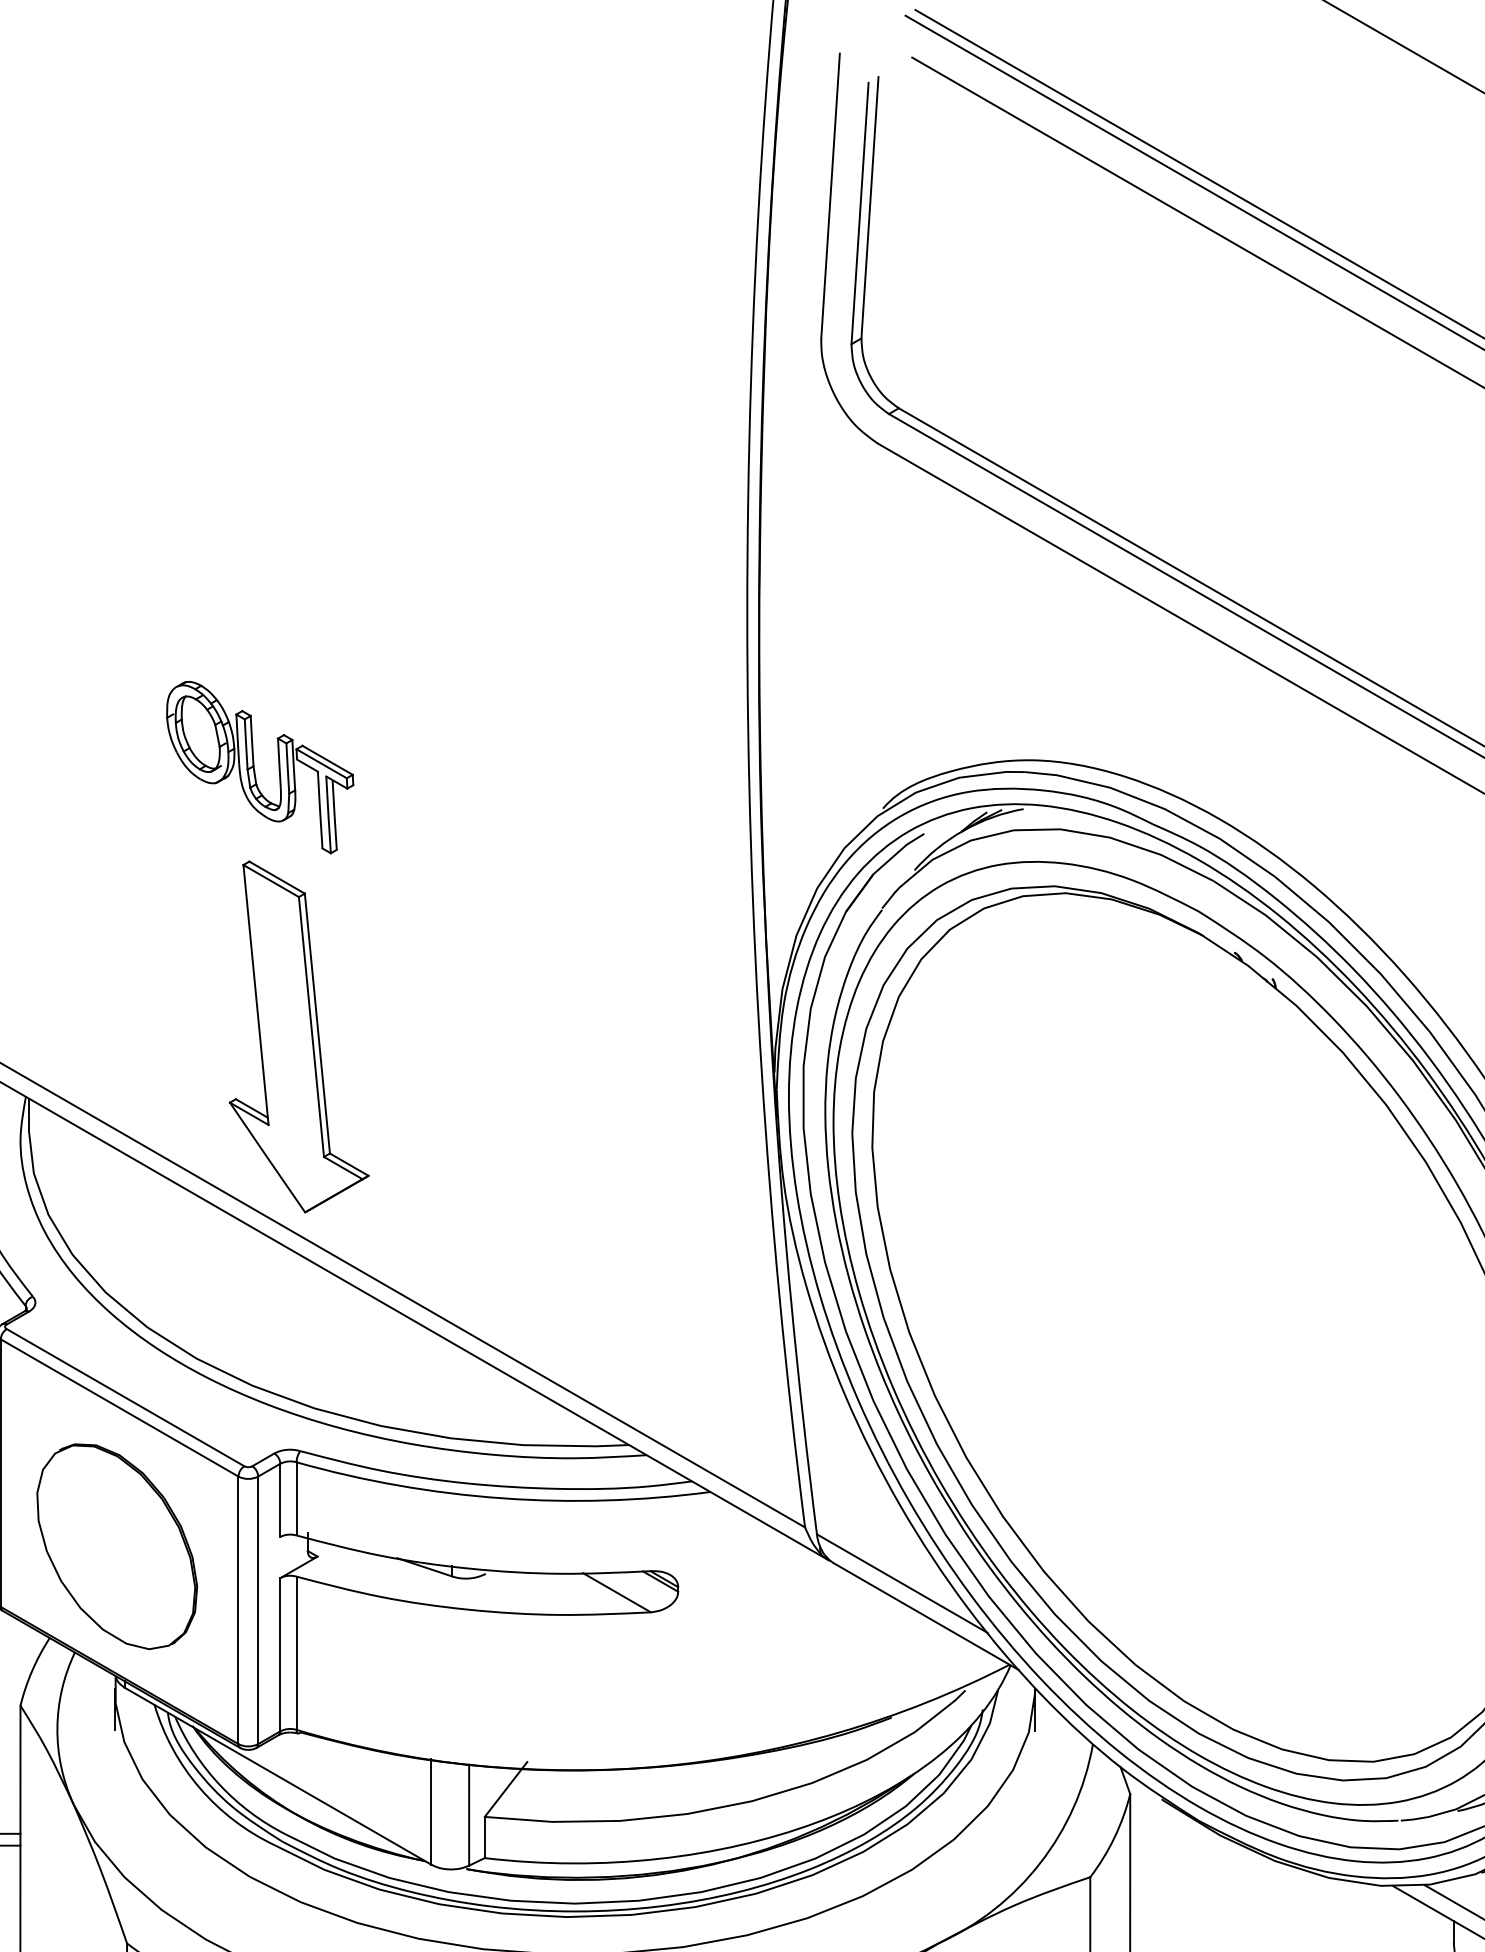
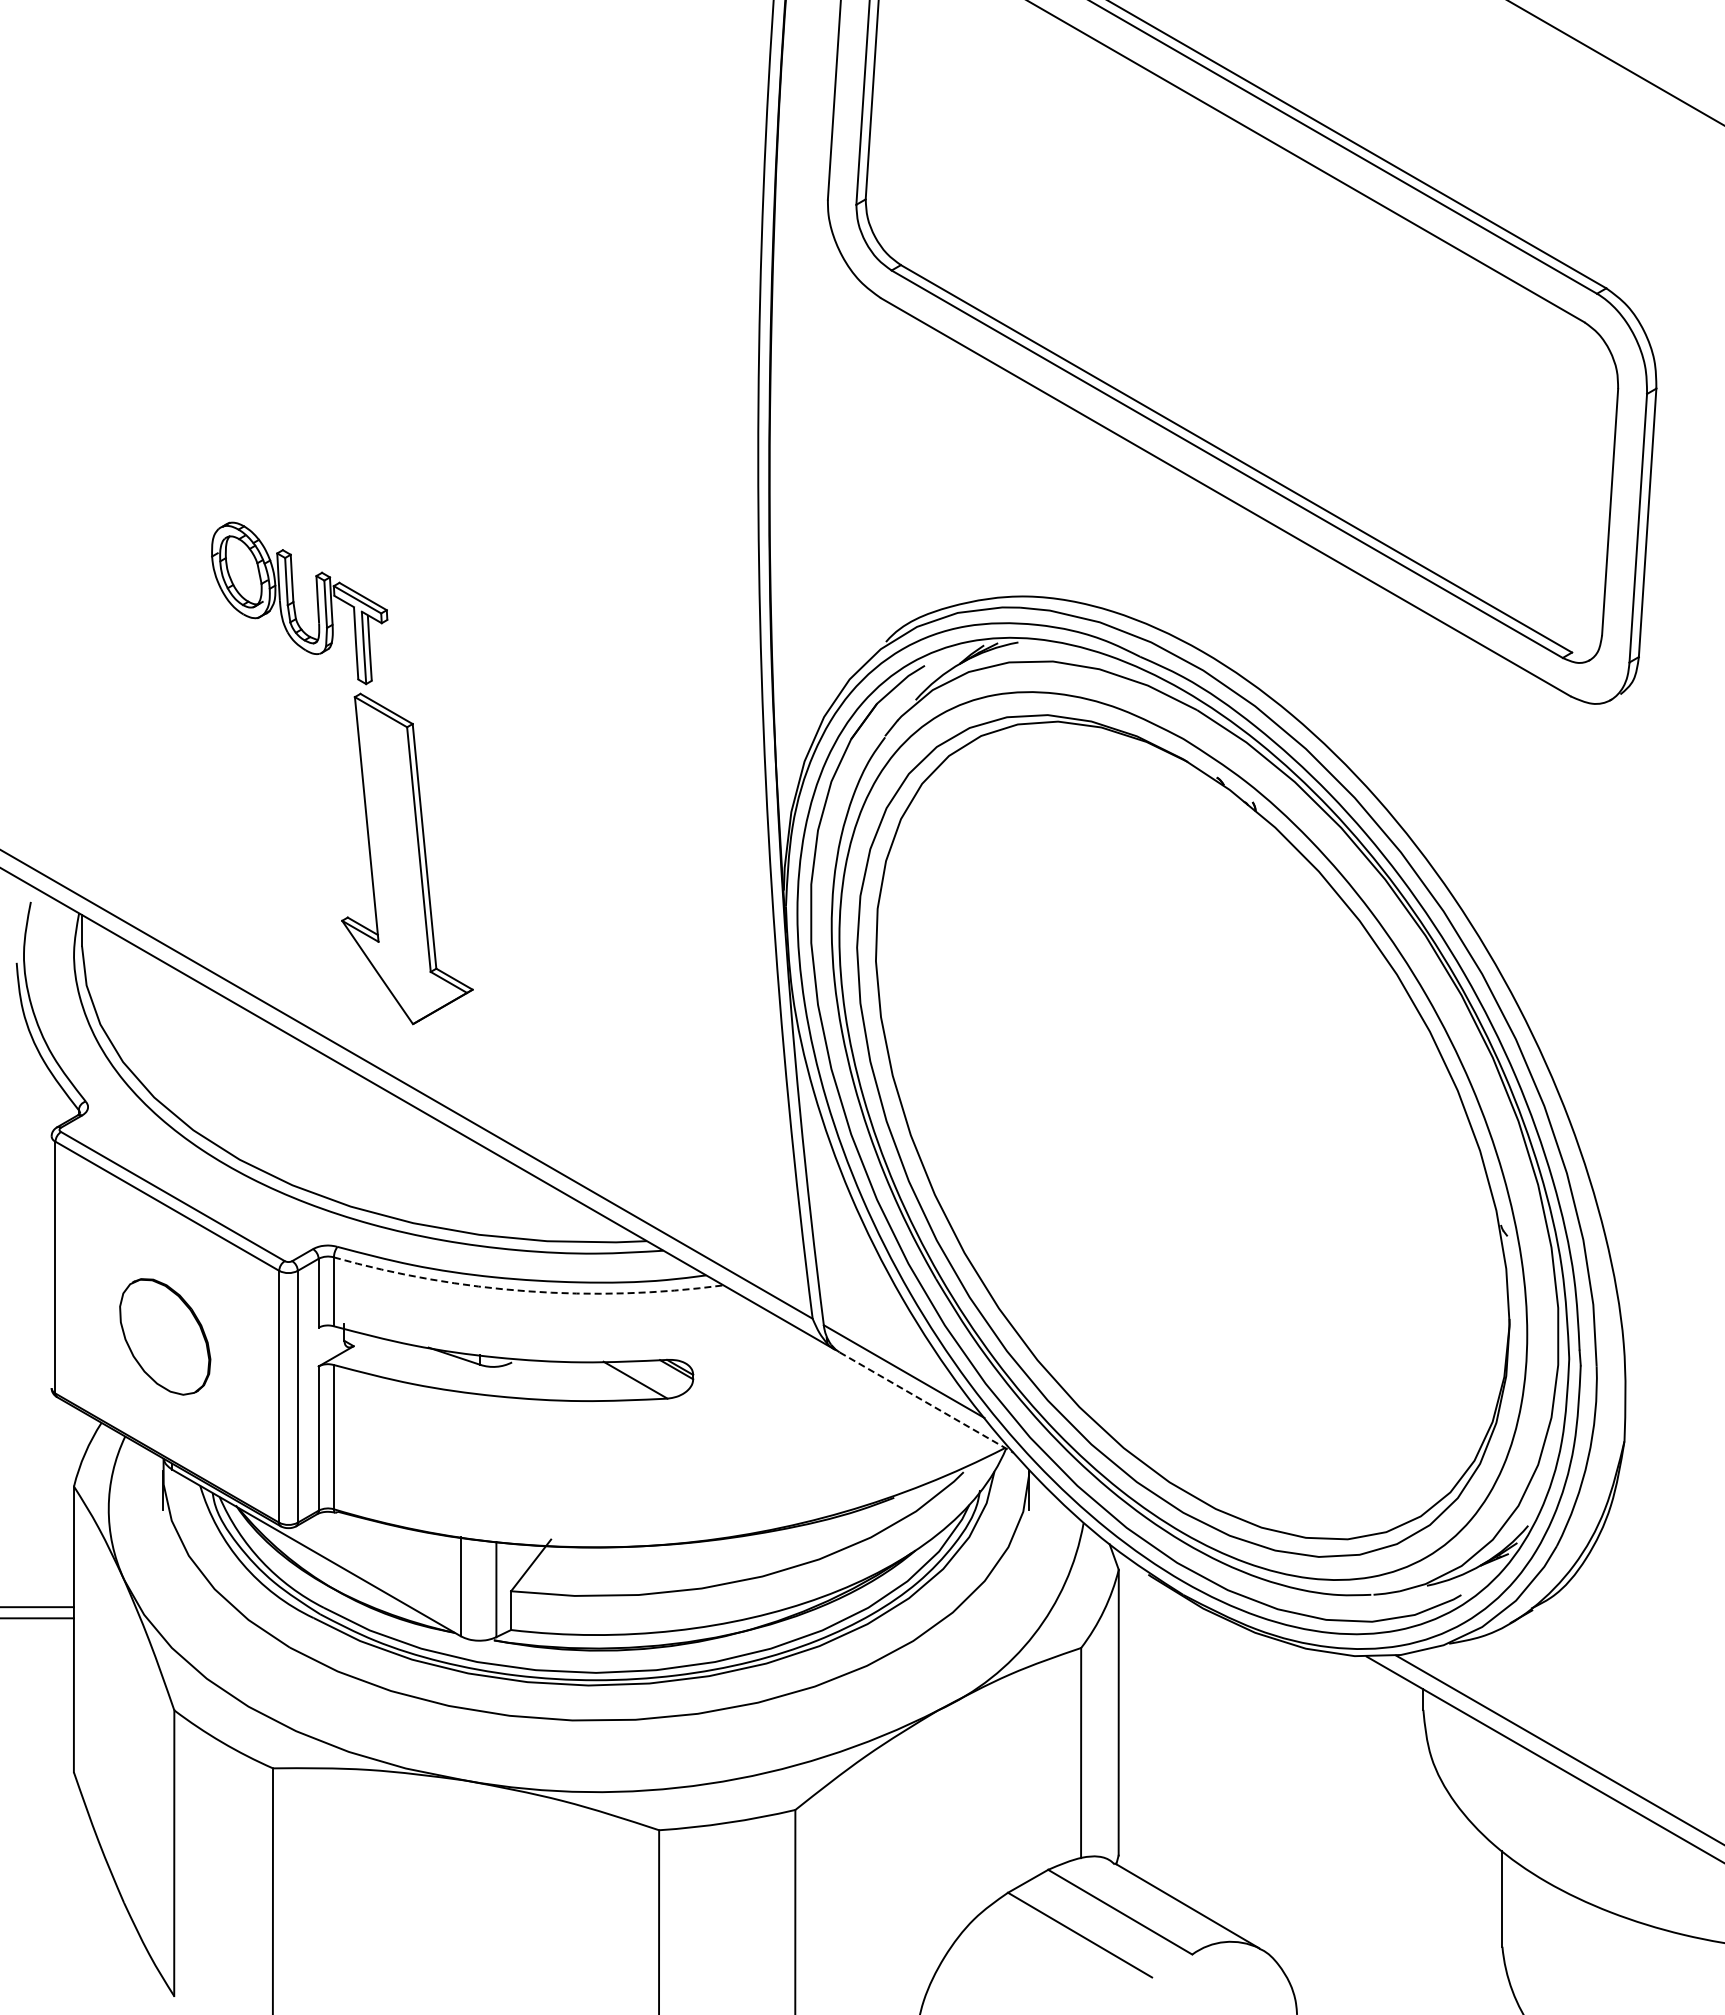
part: (299, 1036) -> (407, 858), moved
arc: (502, 1498) -> (527, 1291), solid -> dashed
part: (117, 1546) -> (165, 1336), size x0.6
line: (926, 1616) -> (926, 1402), solid -> dashed

